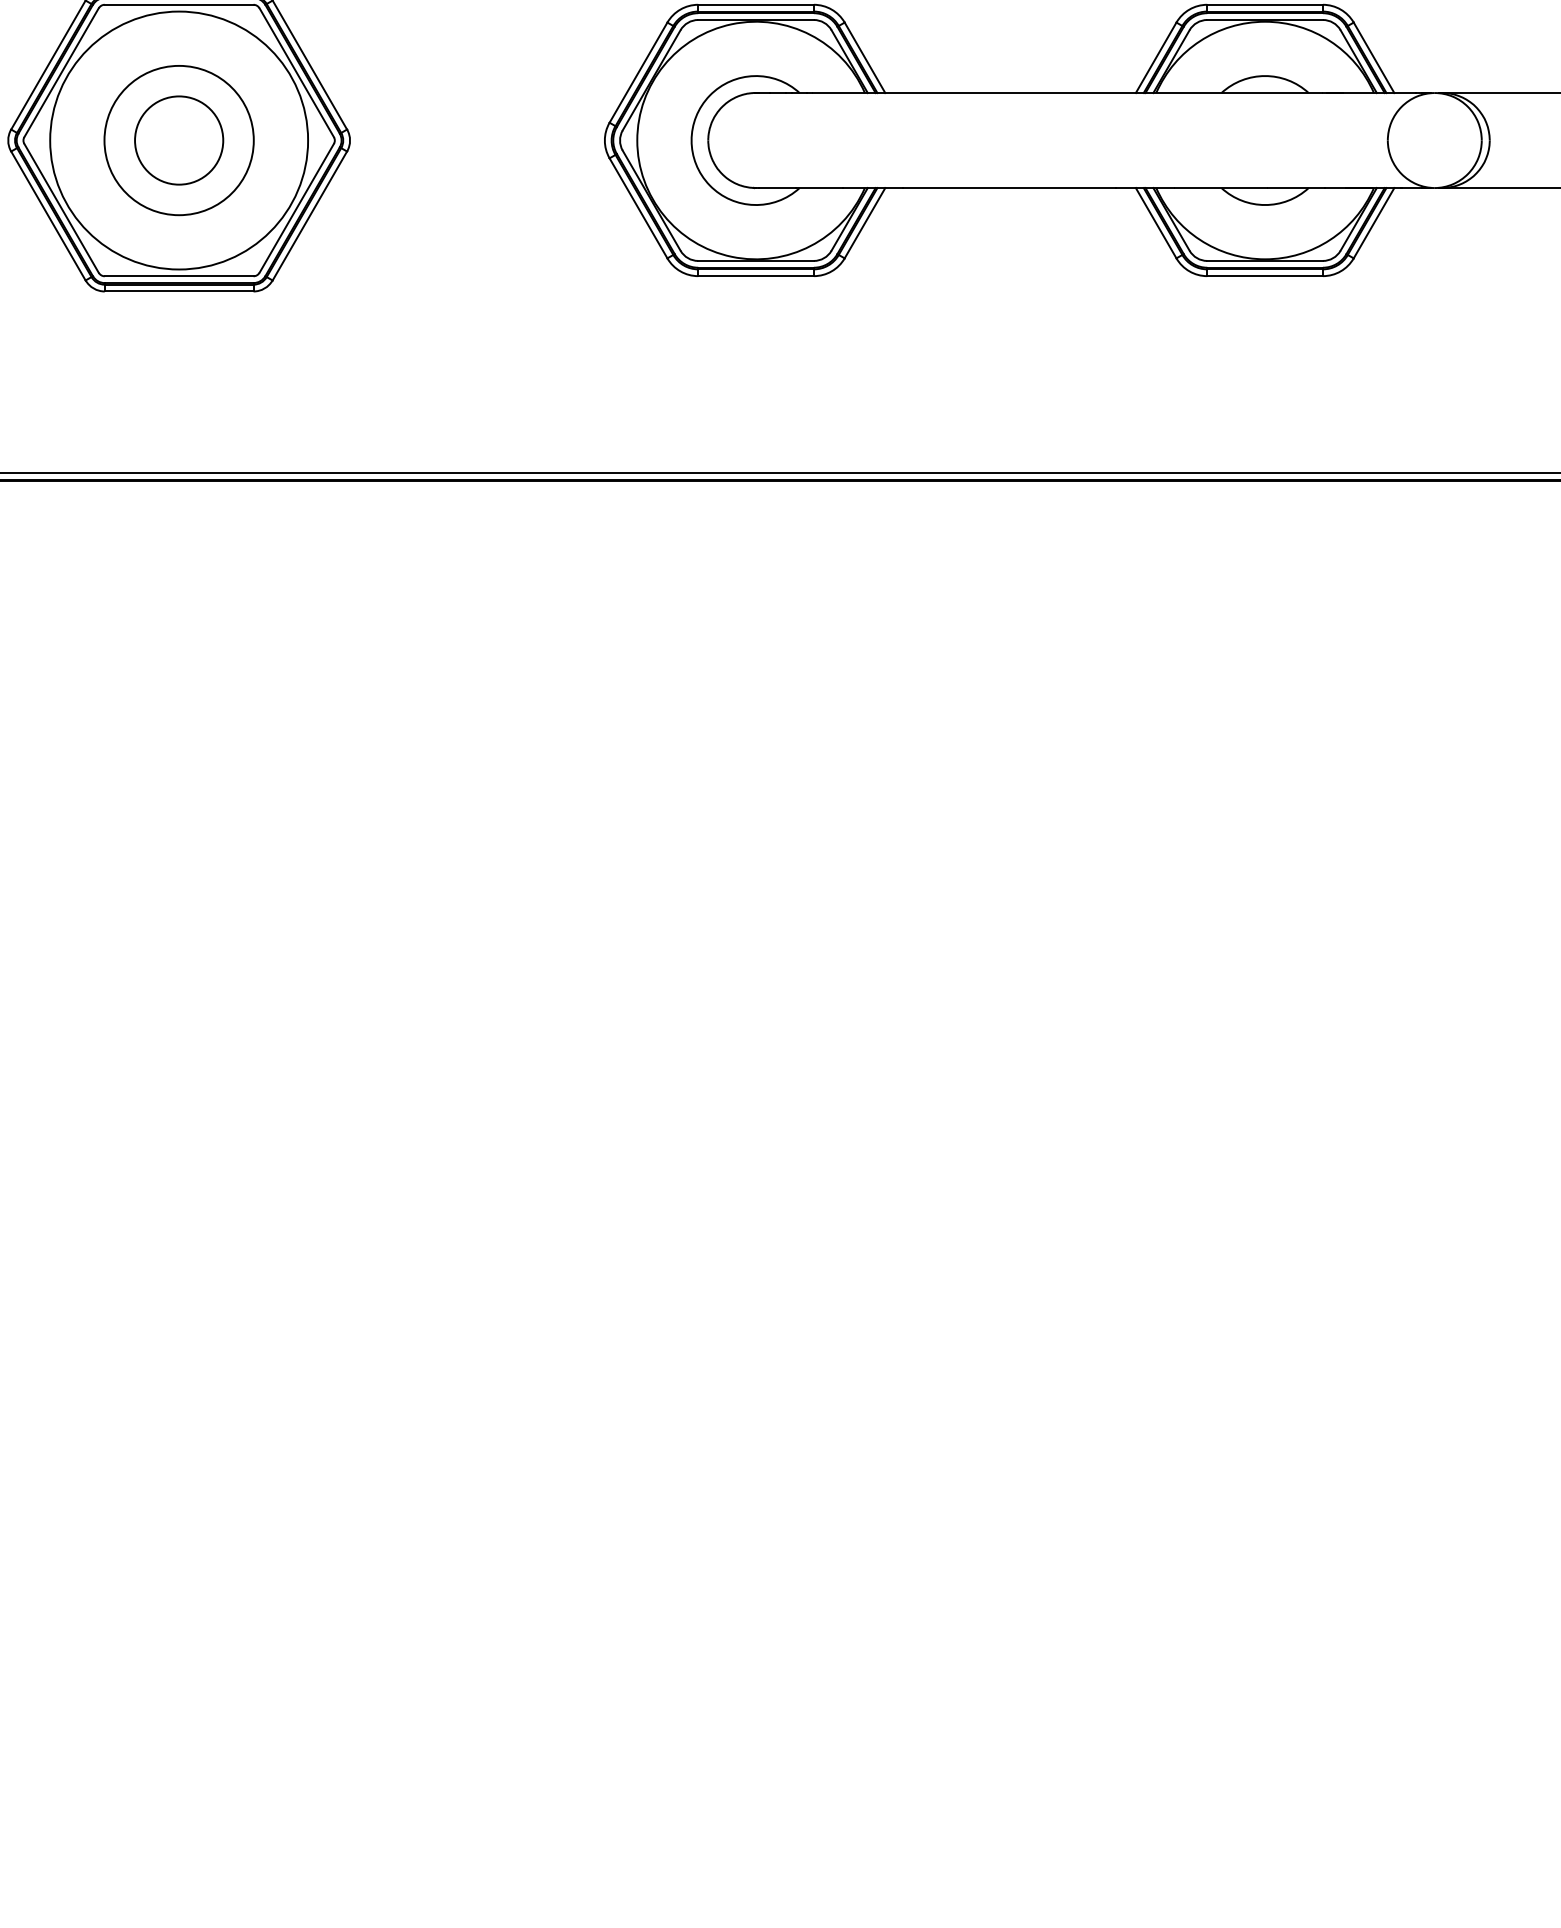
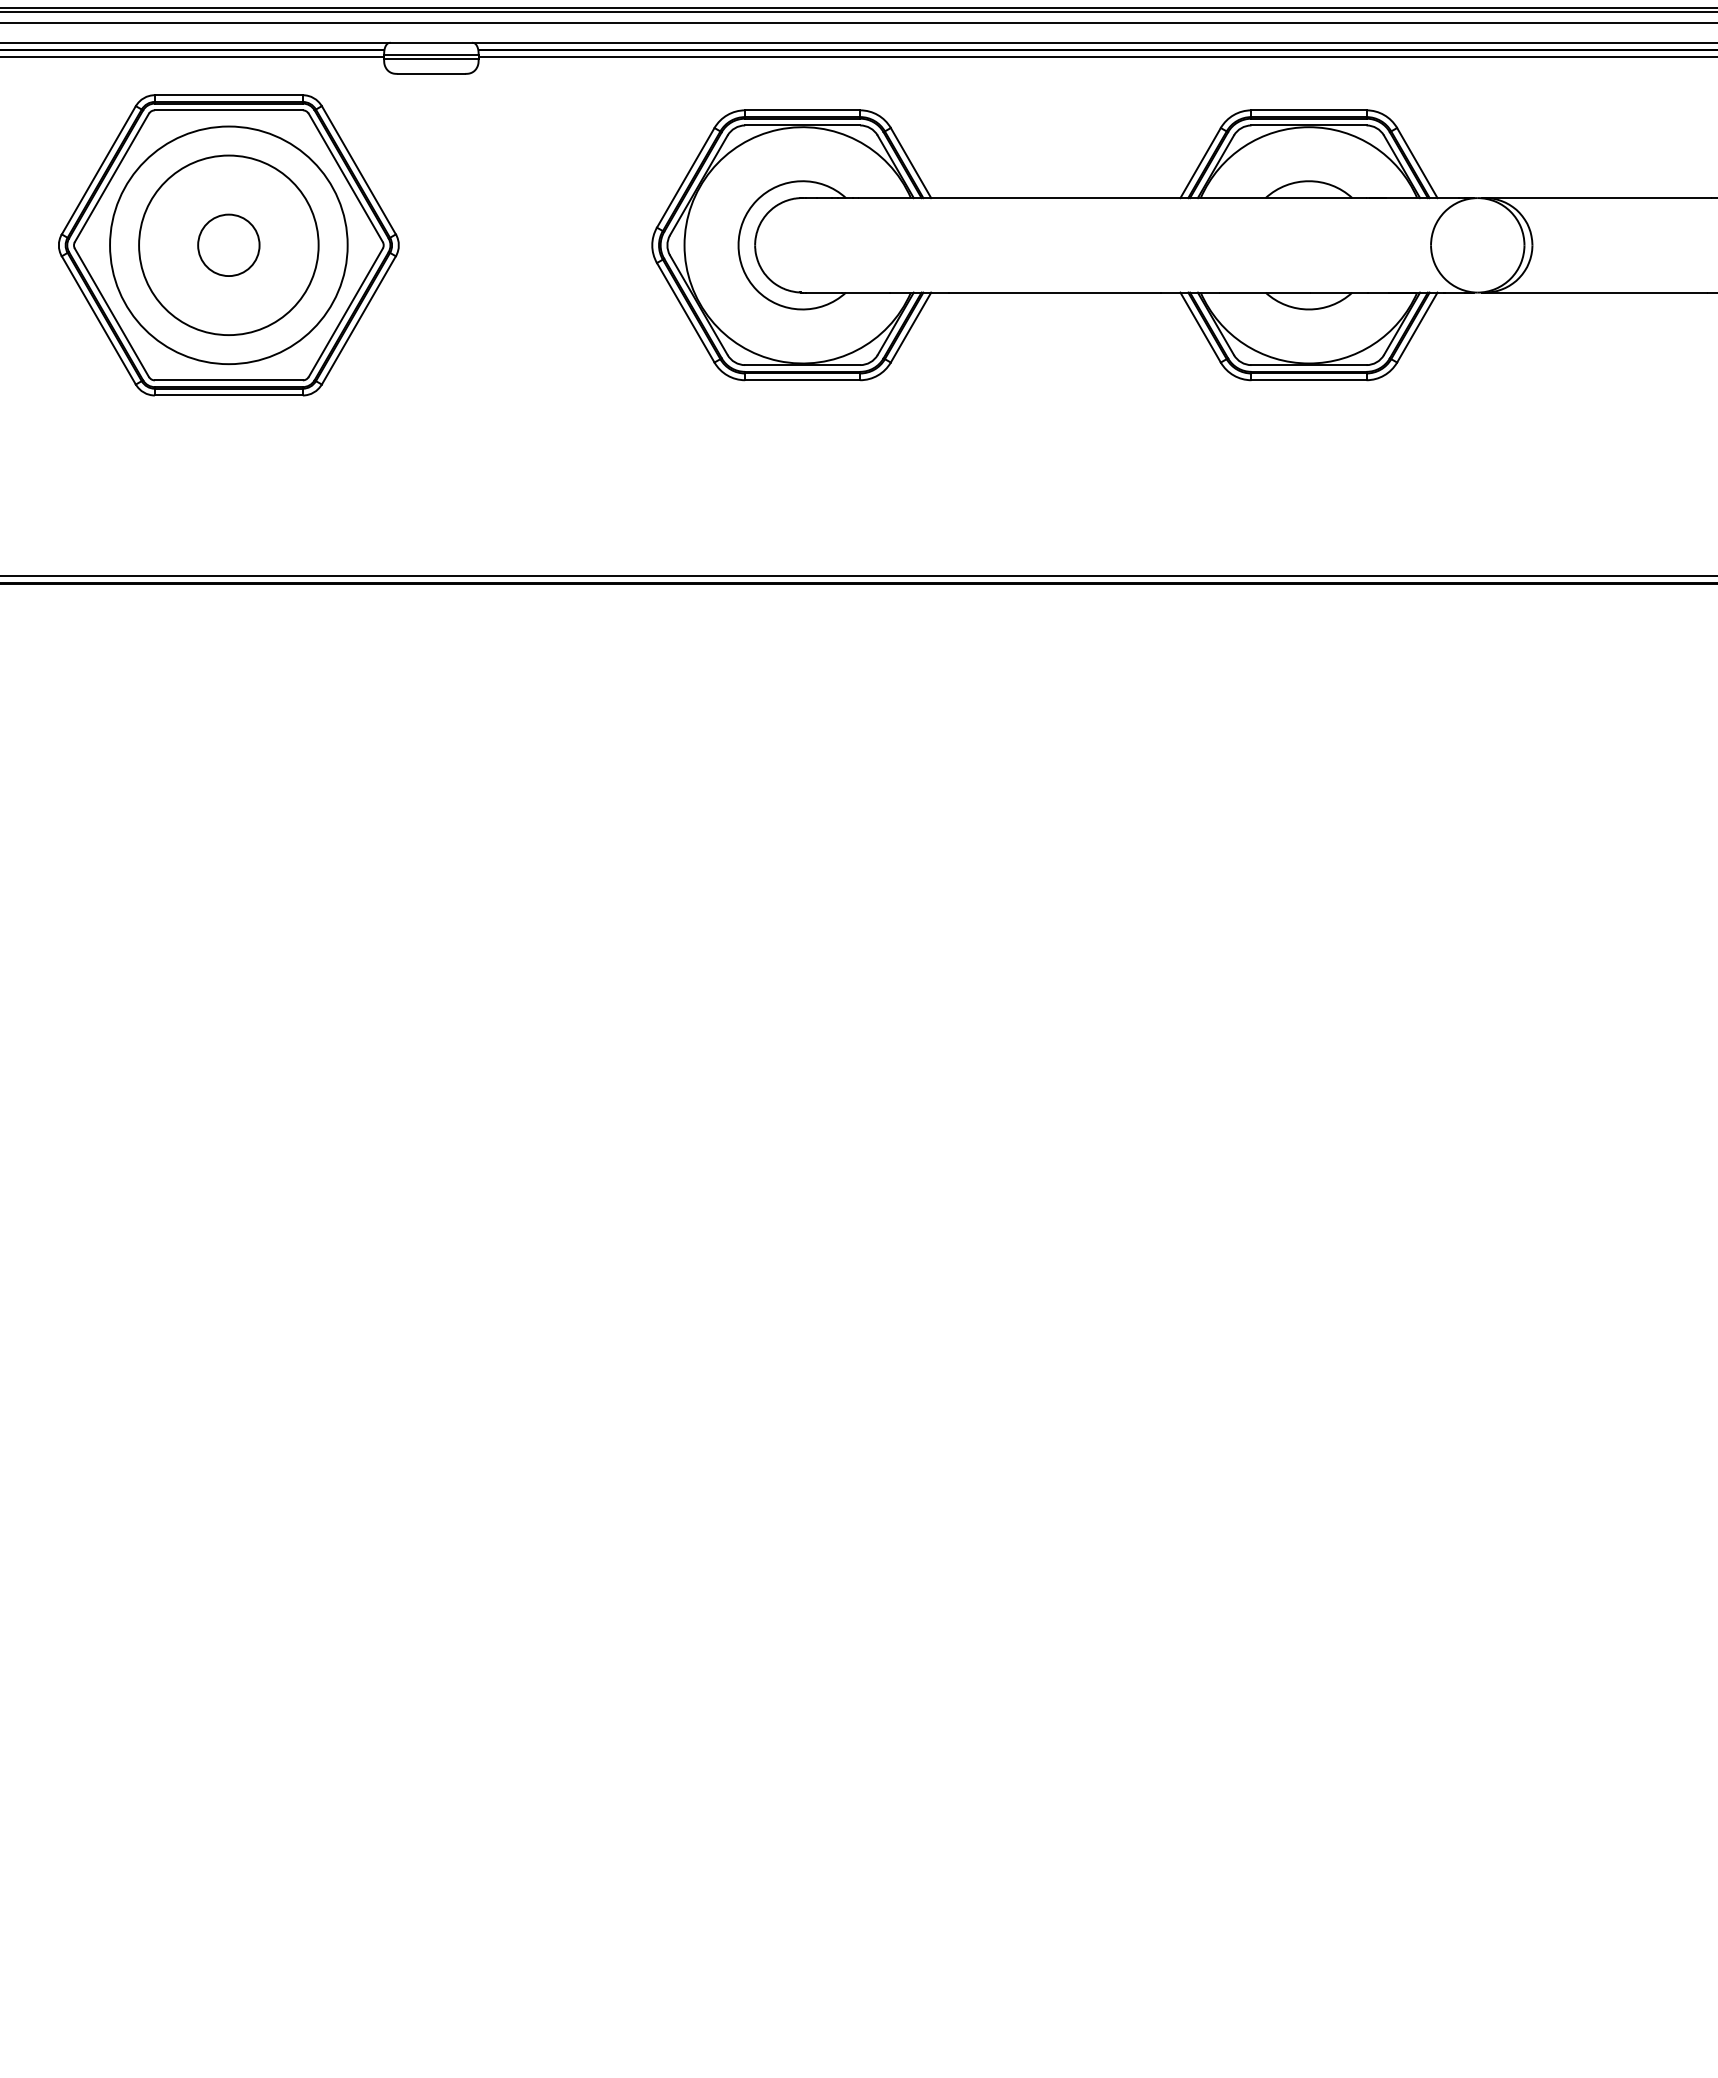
circle: (178, 140) -> (228, 245), size x0.7
circle: (178, 140) -> (228, 245), size x0.7
circle: (178, 140) -> (228, 245), size x1.6

